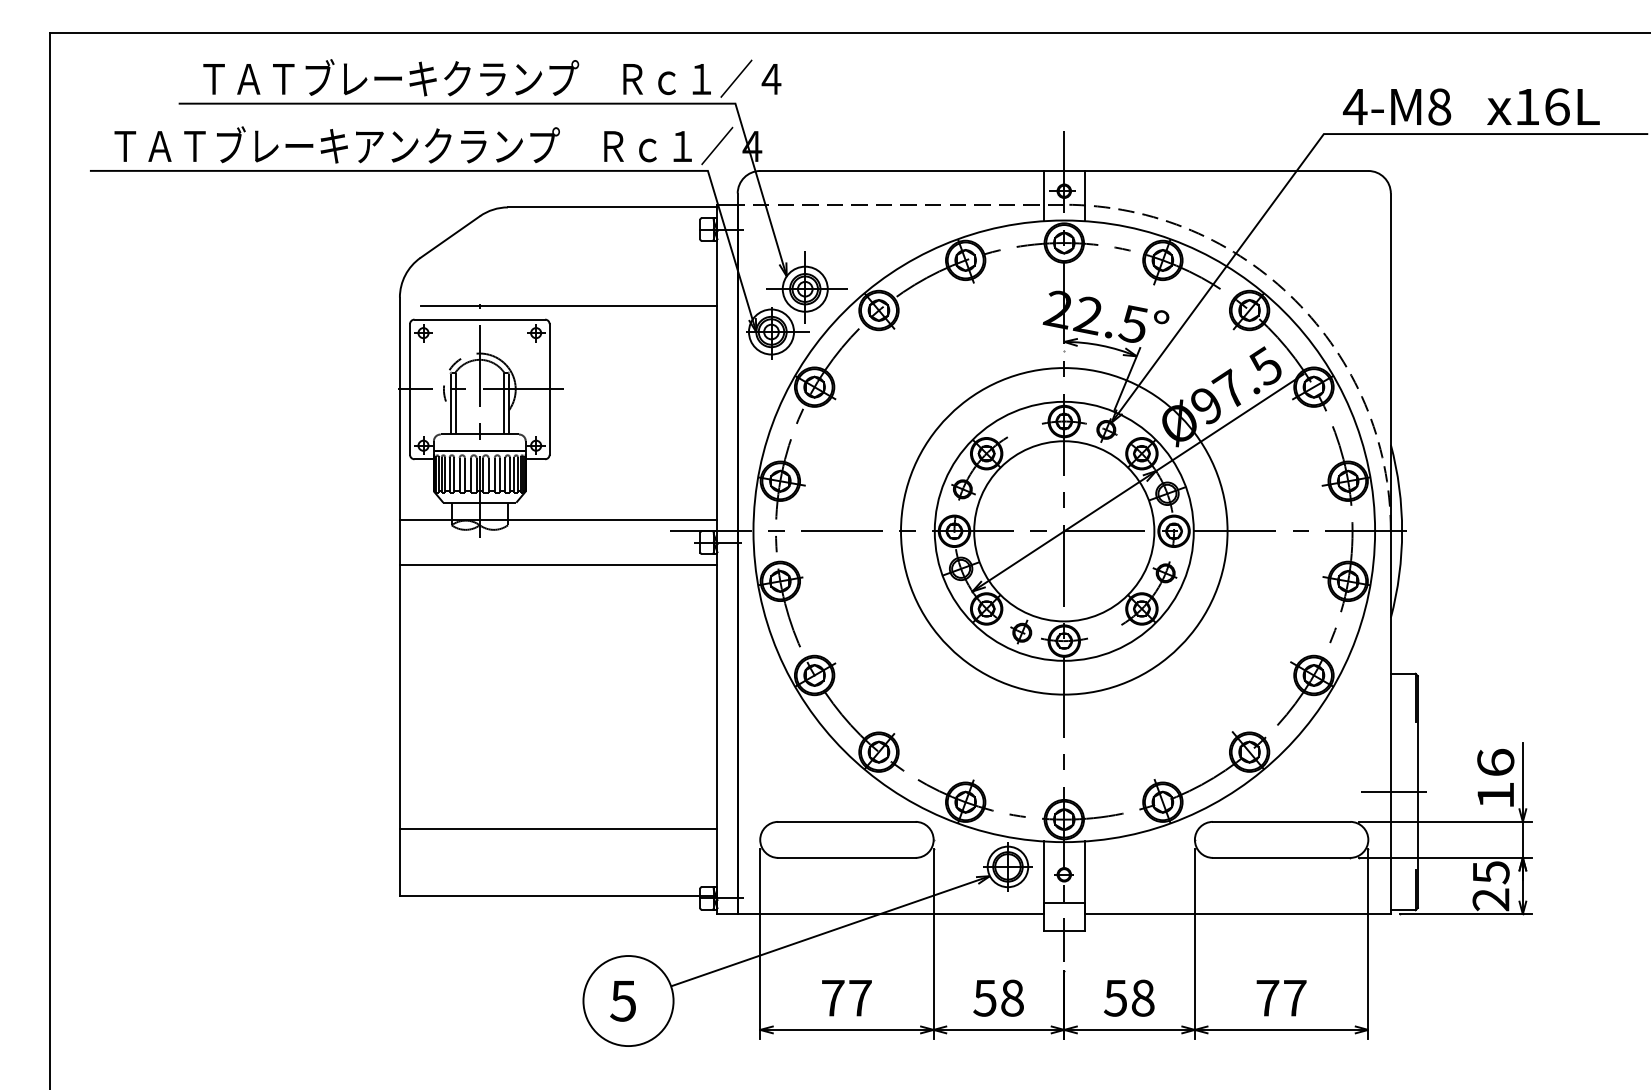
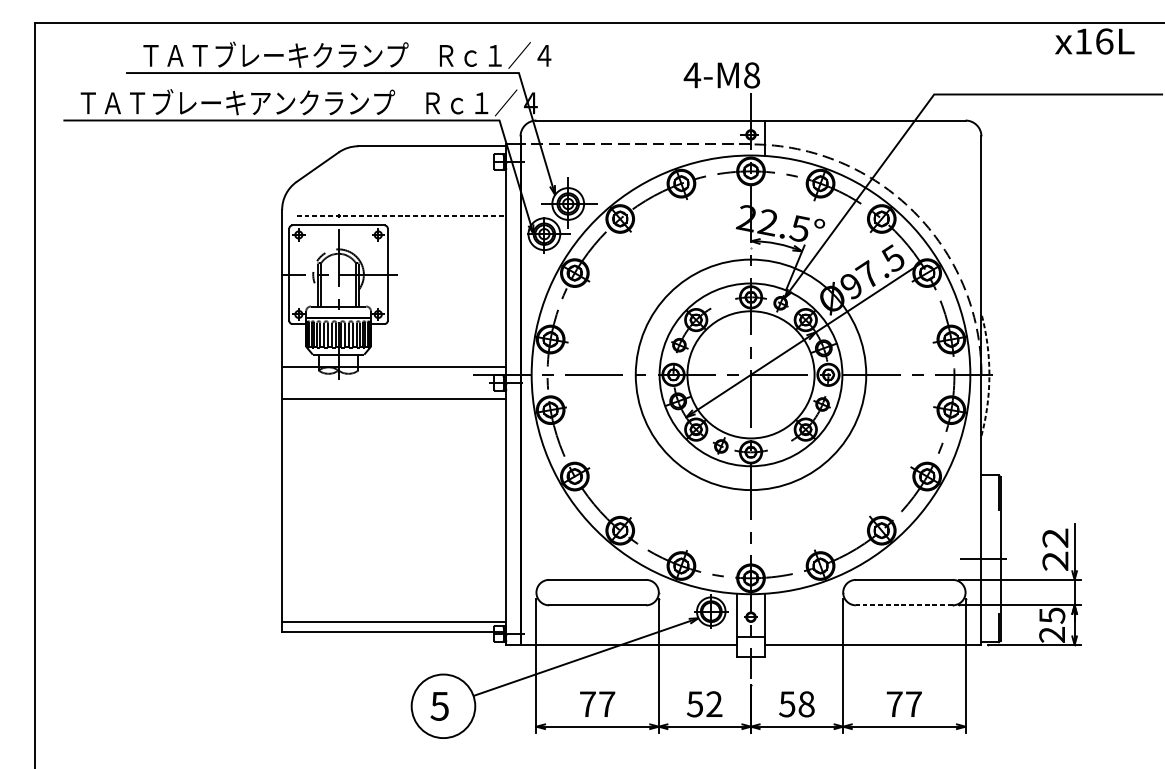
text: (1397, 106) -> (722, 75), moved
text: (1543, 106) -> (1094, 41), moved
line: (1044, 195) -> (737, 137), removed
line: (569, 306) -> (401, 216), solid -> dashed
arc: (1402, 531) -> (989, 374), solid -> dashed
text: (1495, 778) -> (1055, 549), 16 -> 22
line: (558, 828) -> (394, 621), moved
line: (1281, 857) -> (904, 605), solid -> dashed
text: (1012, 997) -> (714, 703), 58 -> 52

